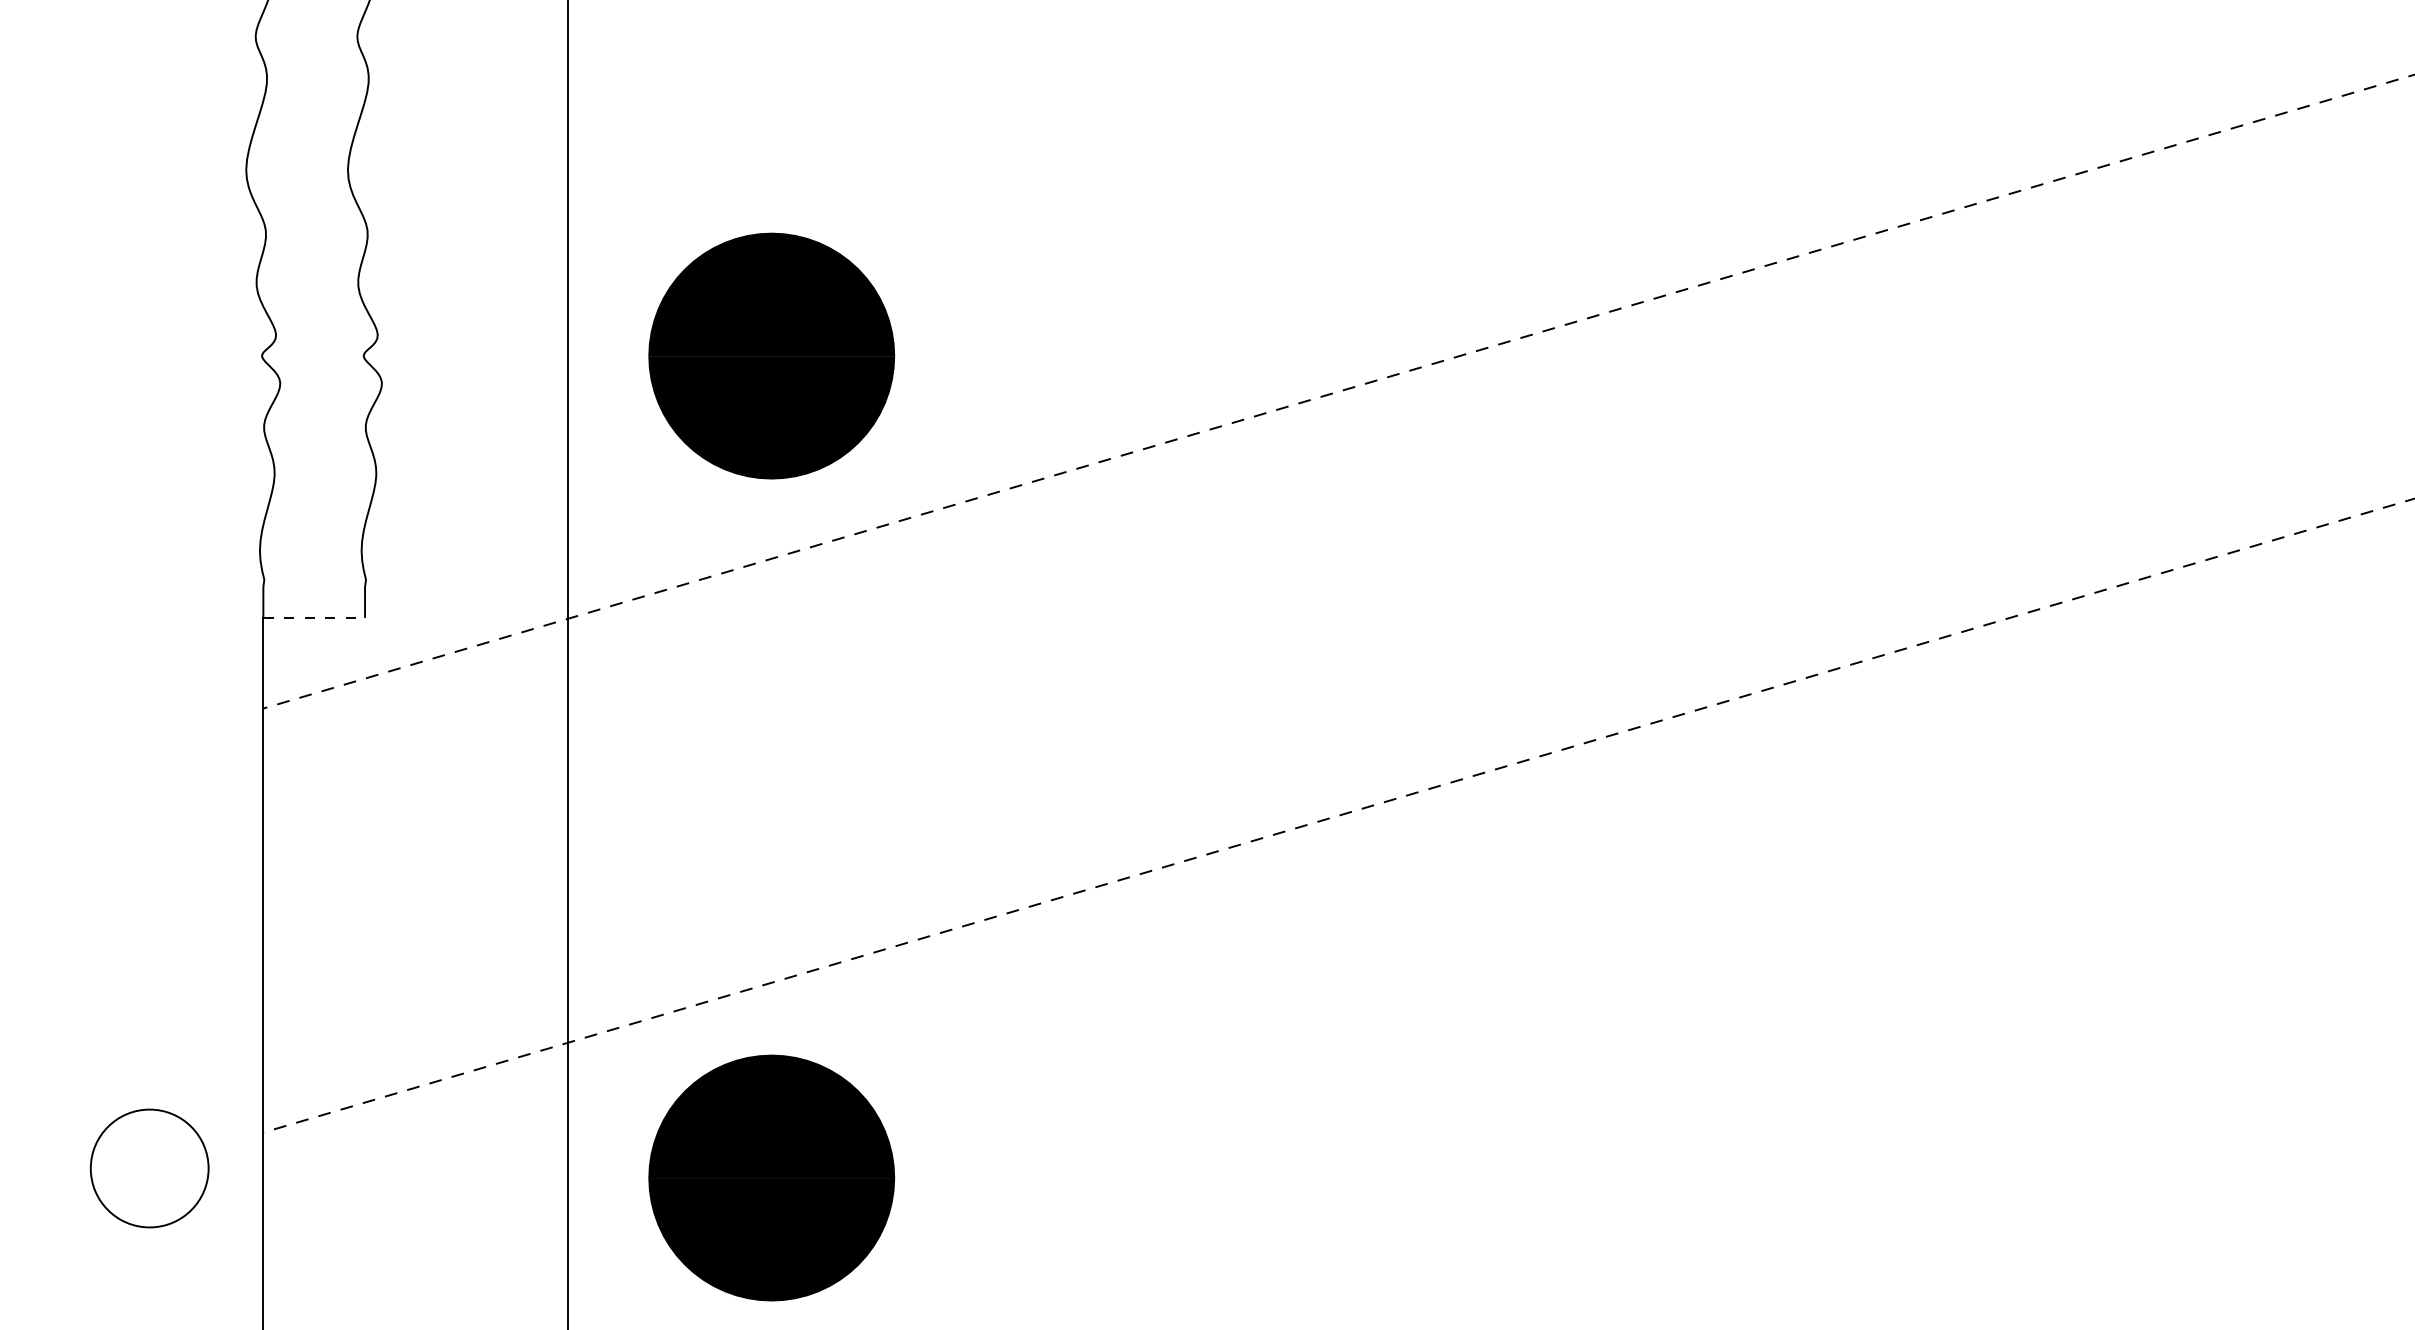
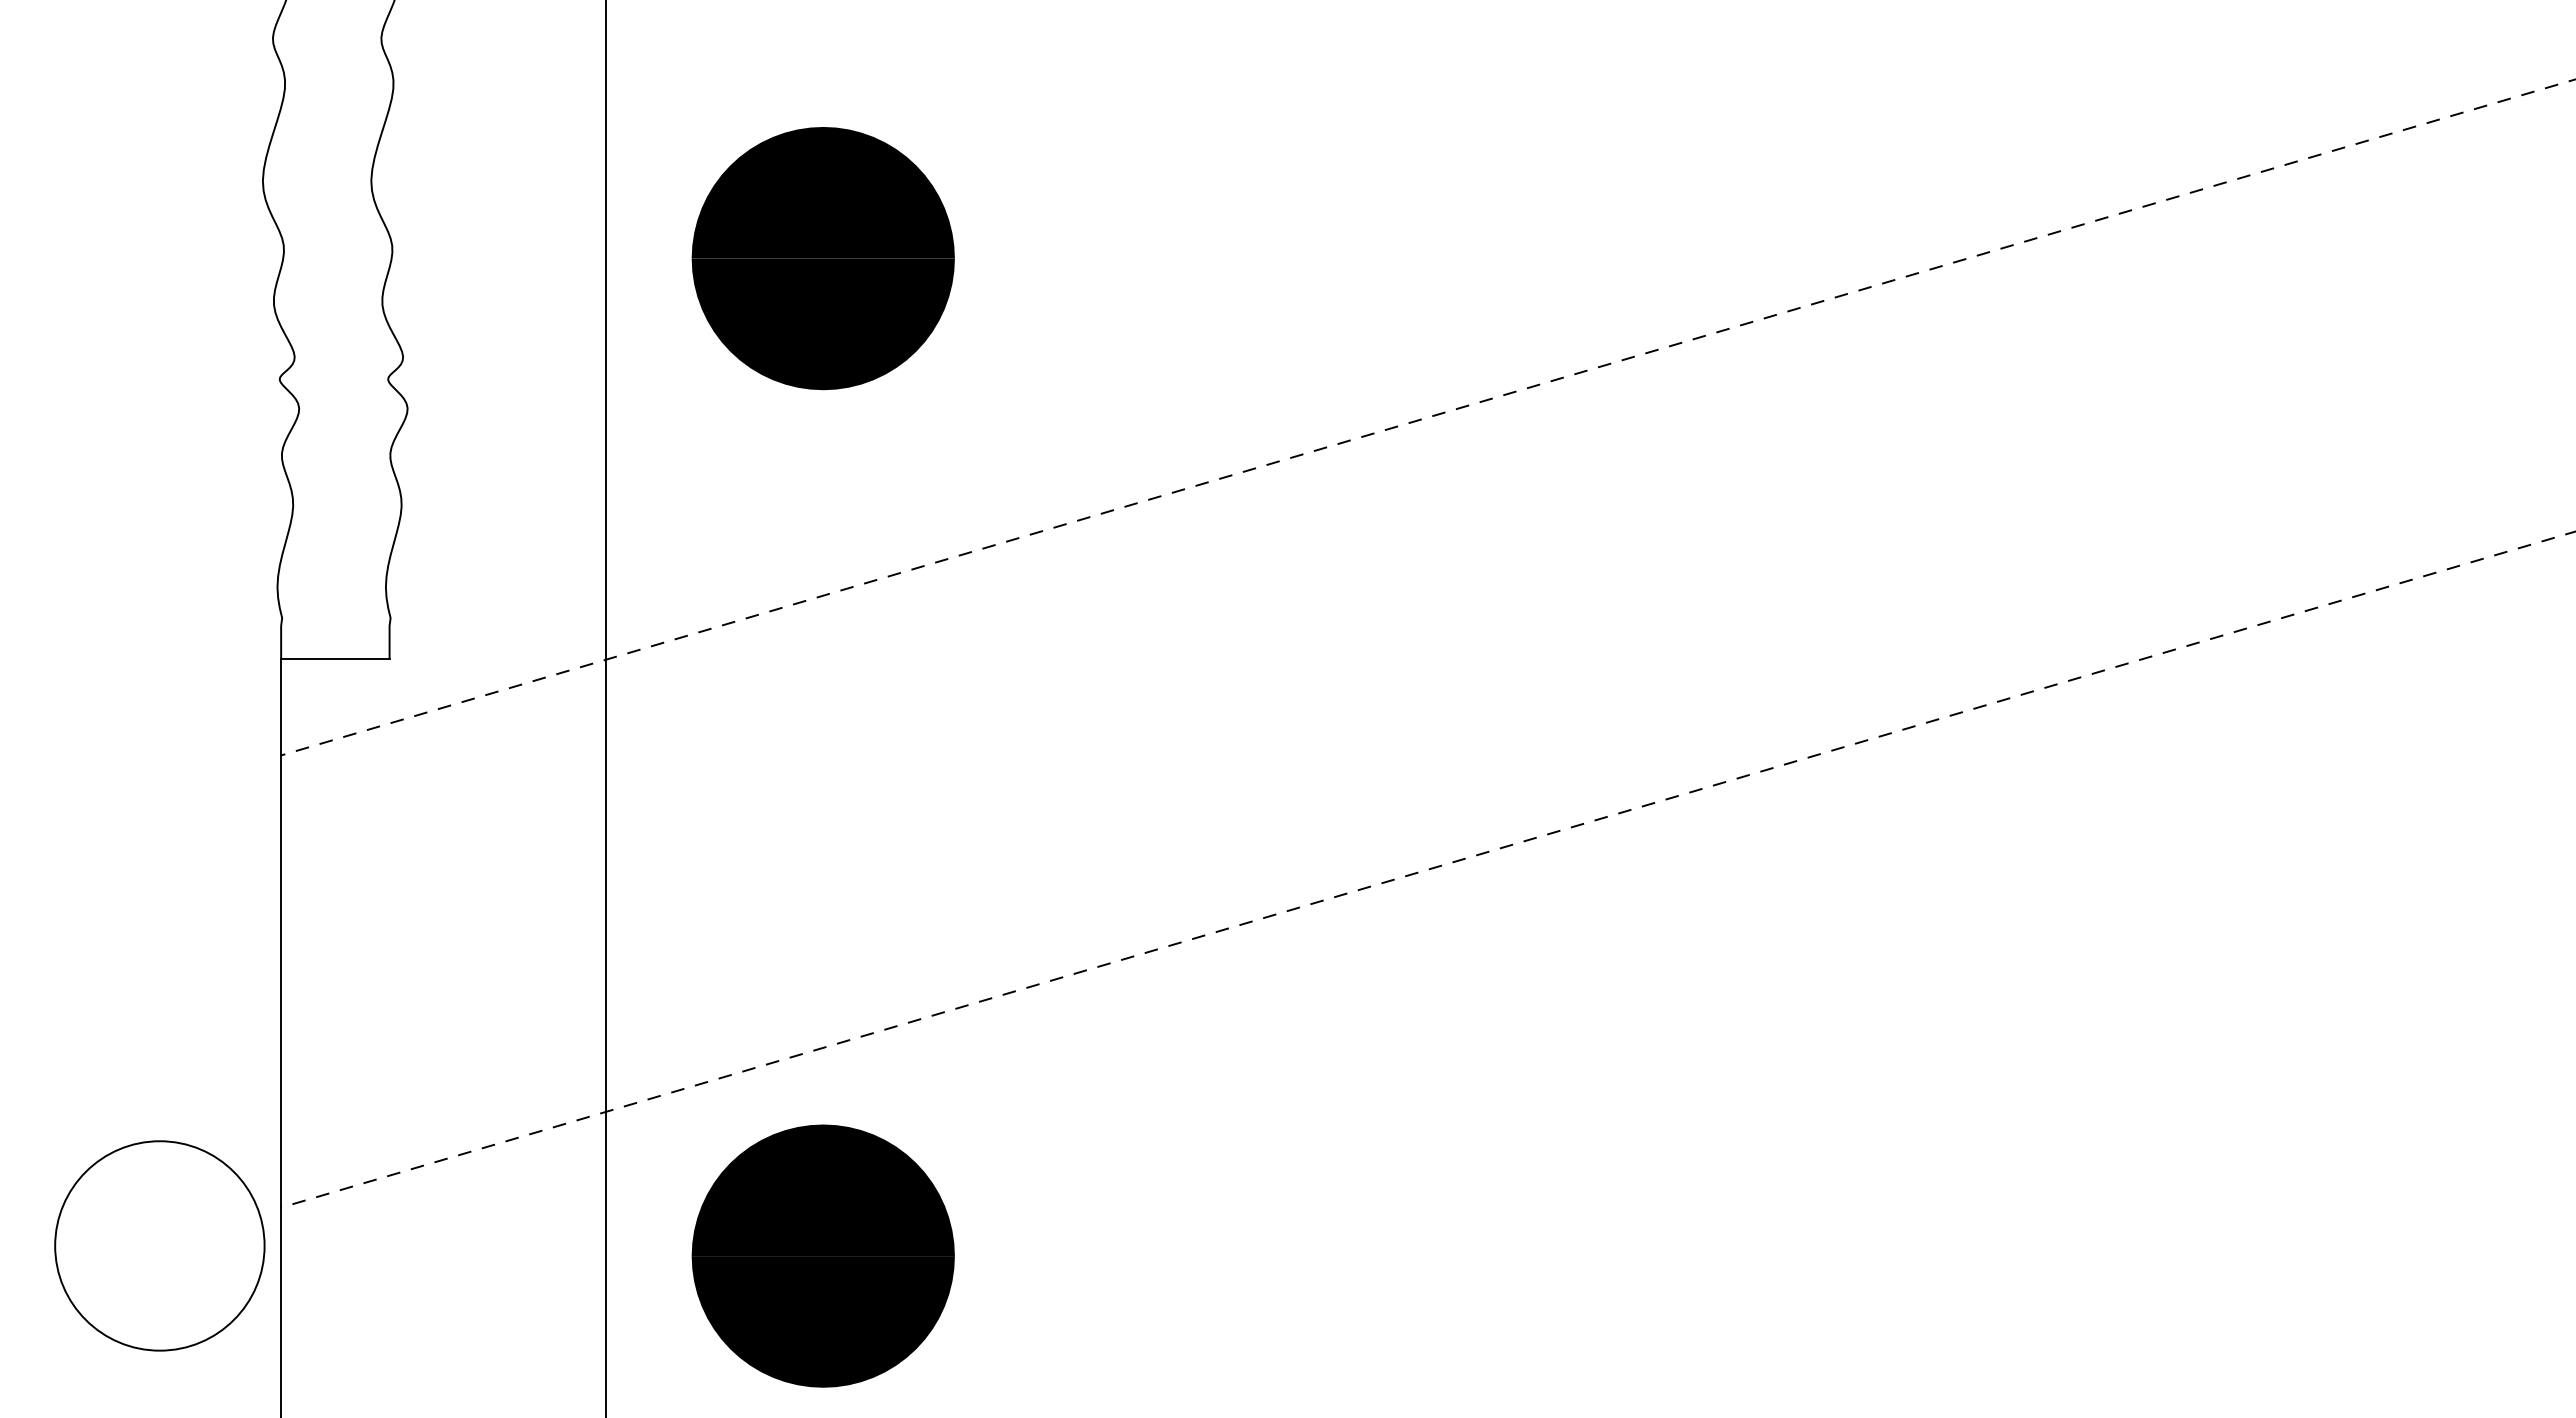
part: (771, 356) -> (822, 258), moved
line: (314, 617) -> (335, 658), dashed -> solid
circle: (149, 1168) -> (159, 1245), size x1.67

